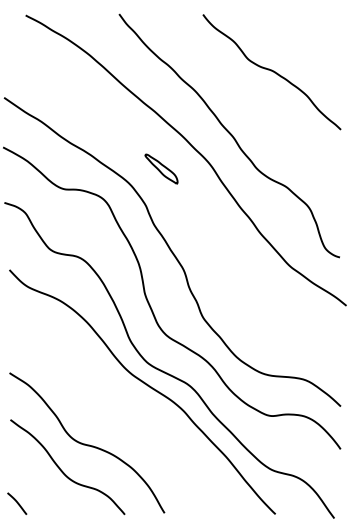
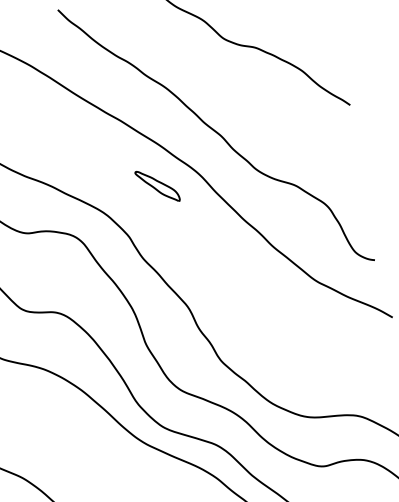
part: (161, 168) -> (157, 185), moved

